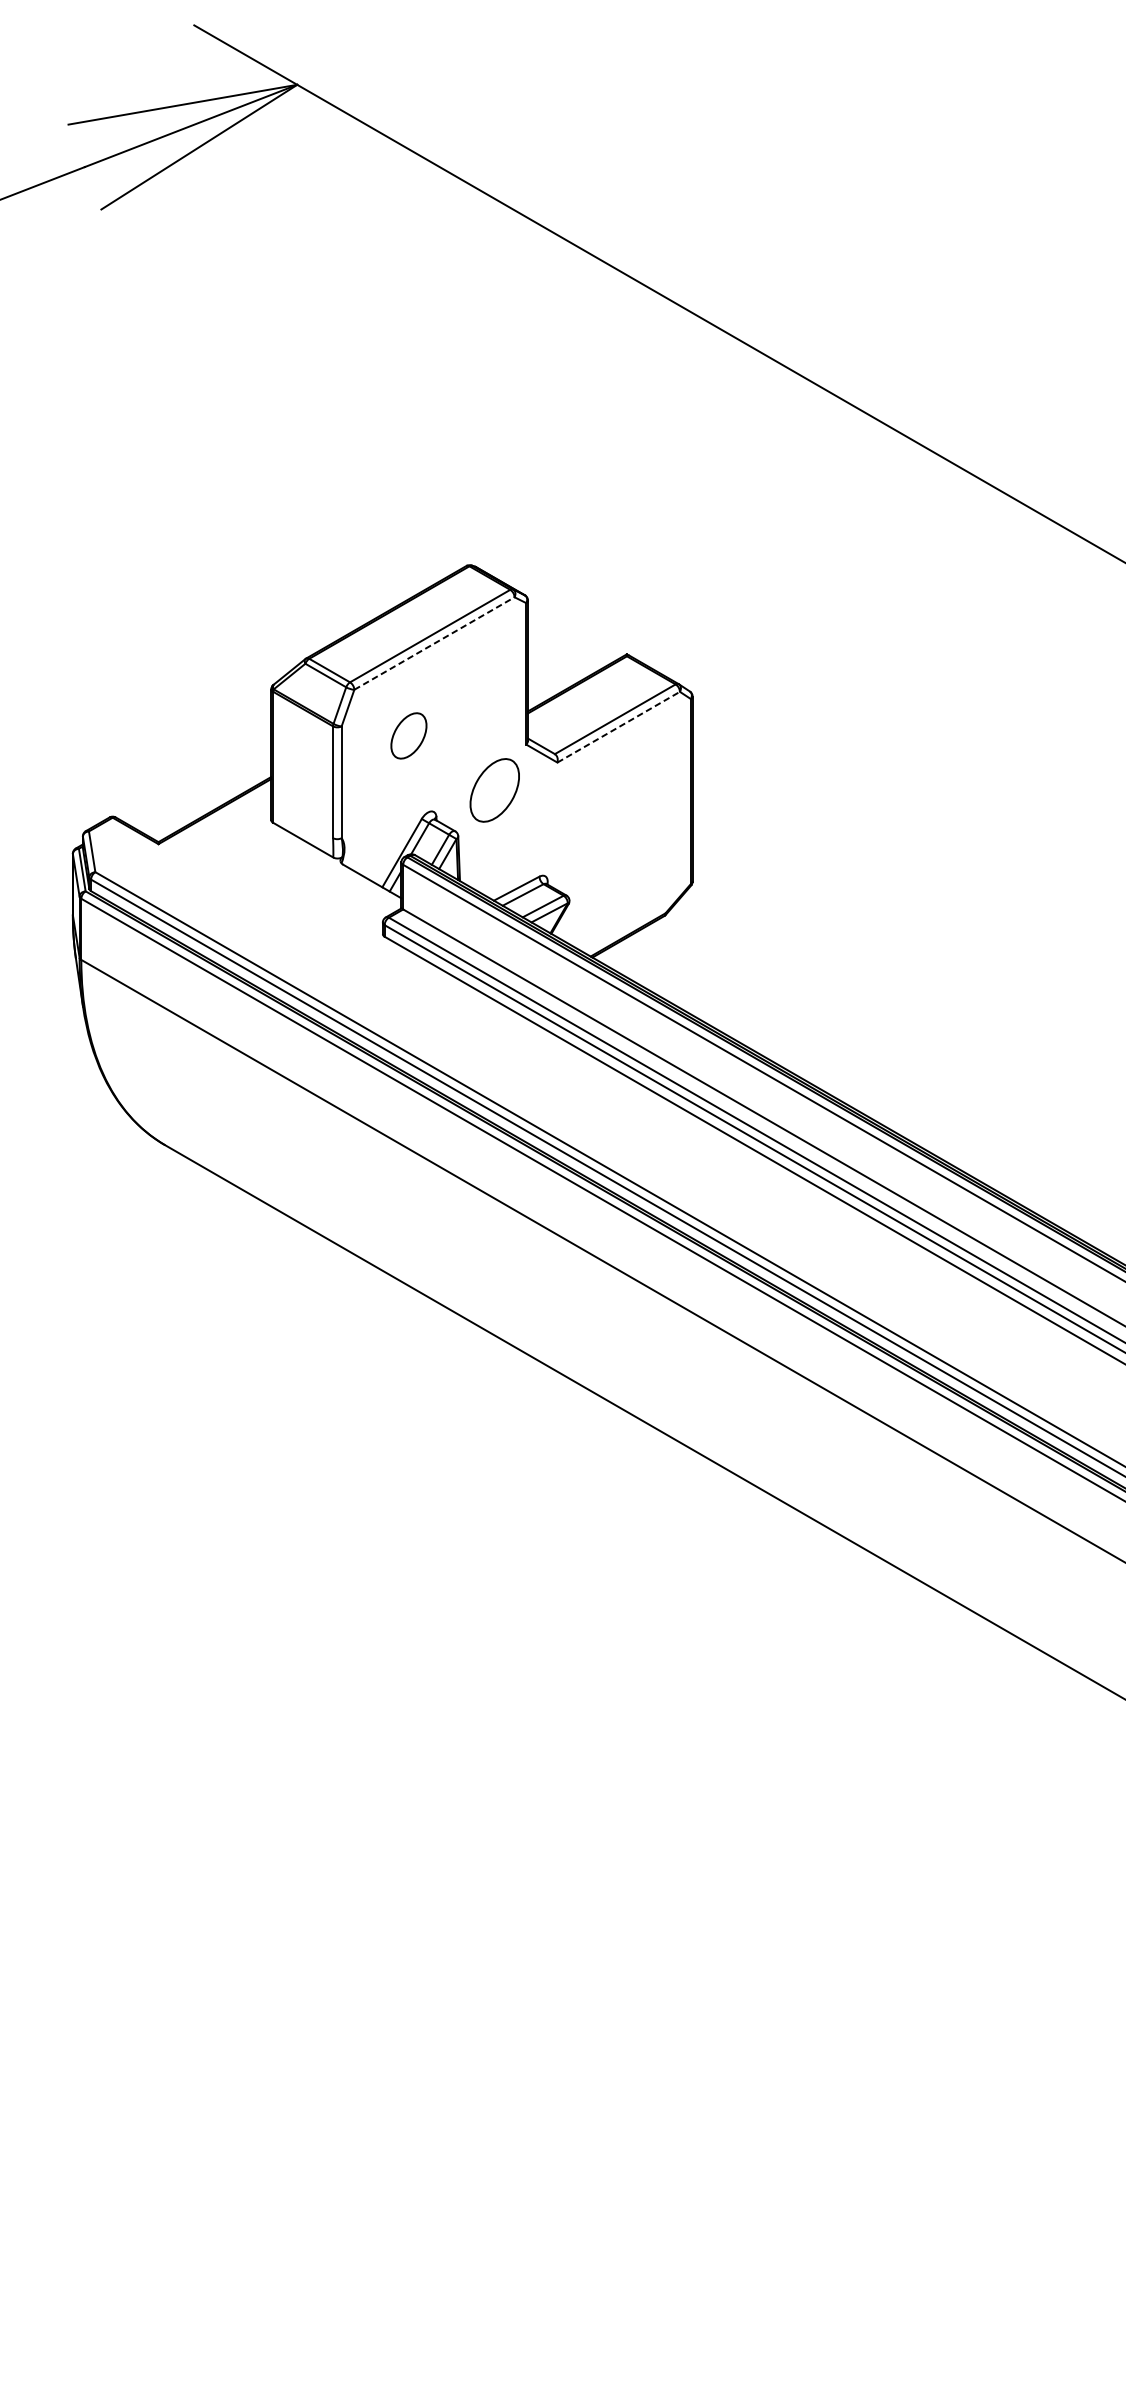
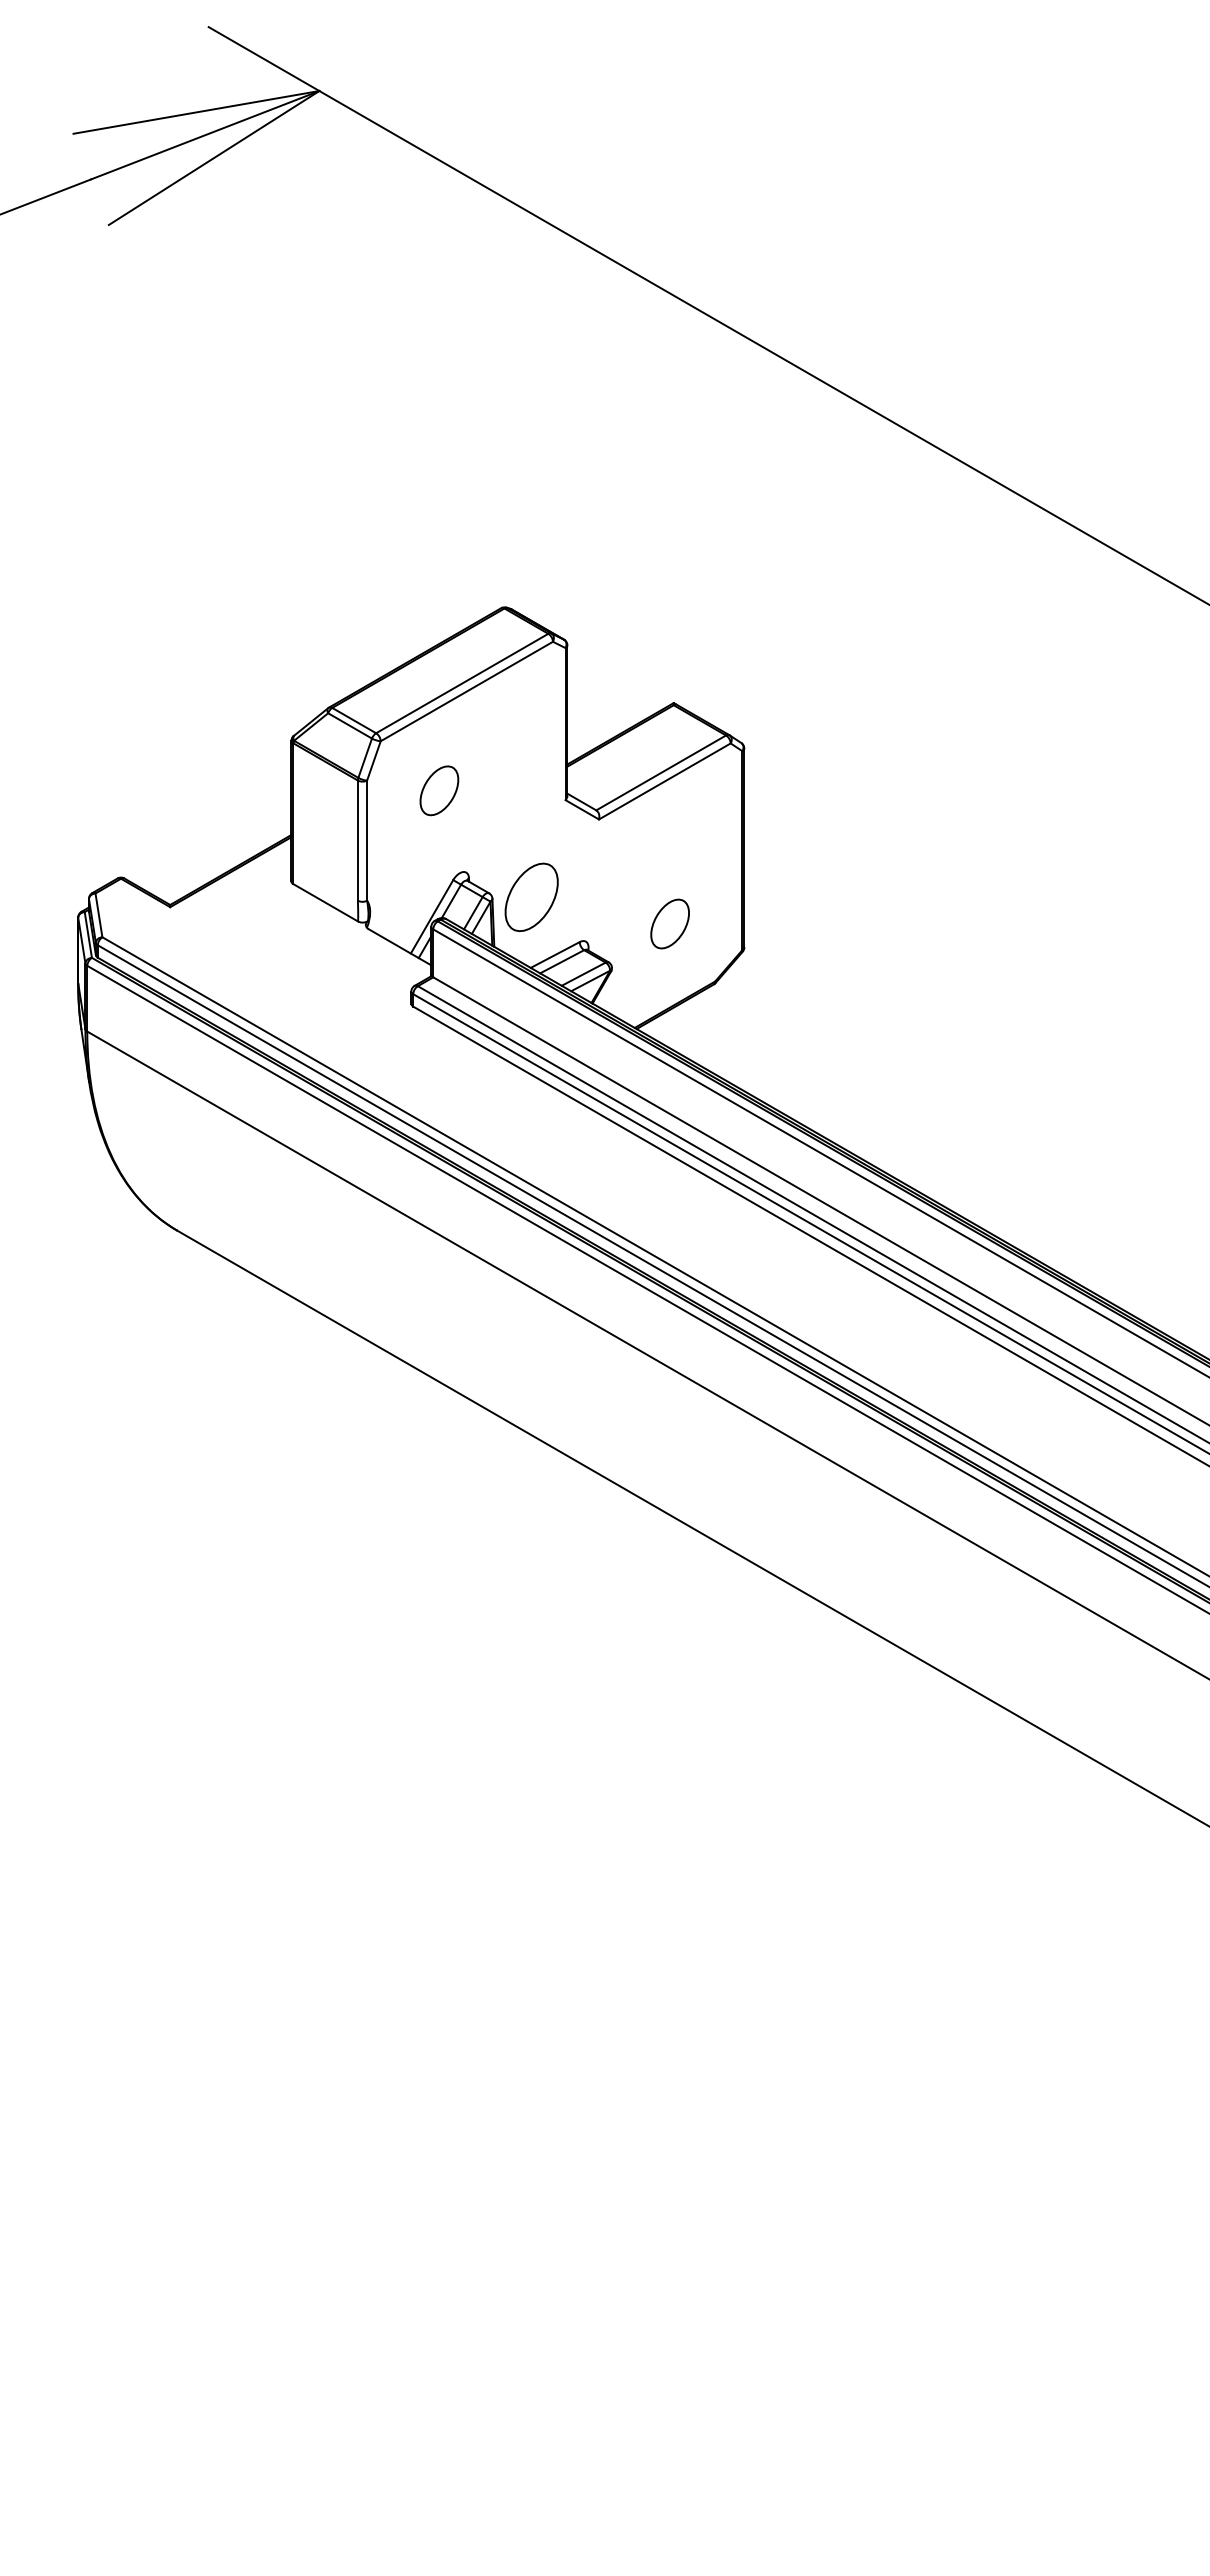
line: (435, 643) -> (467, 691), dashed -> solid
line: (619, 727) -> (665, 781), dashed -> solid
part: (494, 790) -> (531, 897), moved
part: (623, 859) -> (669, 923), added

